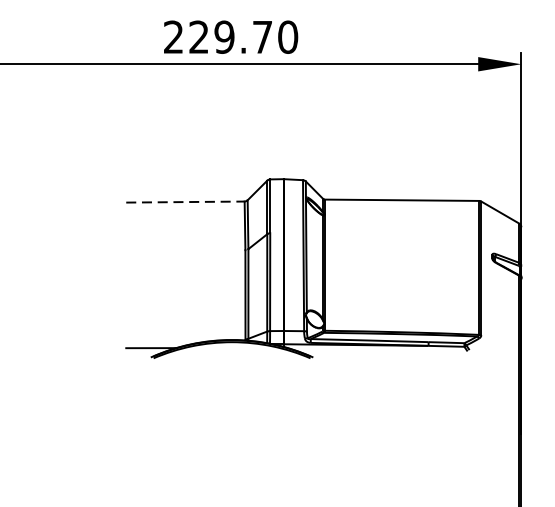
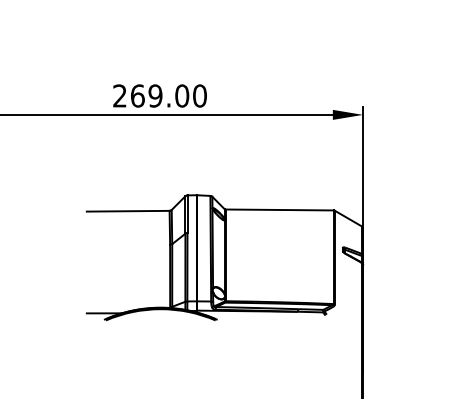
text: (231, 36) -> (160, 95), 229.70 -> 269.00
line: (185, 202) -> (128, 211), dashed -> solid

